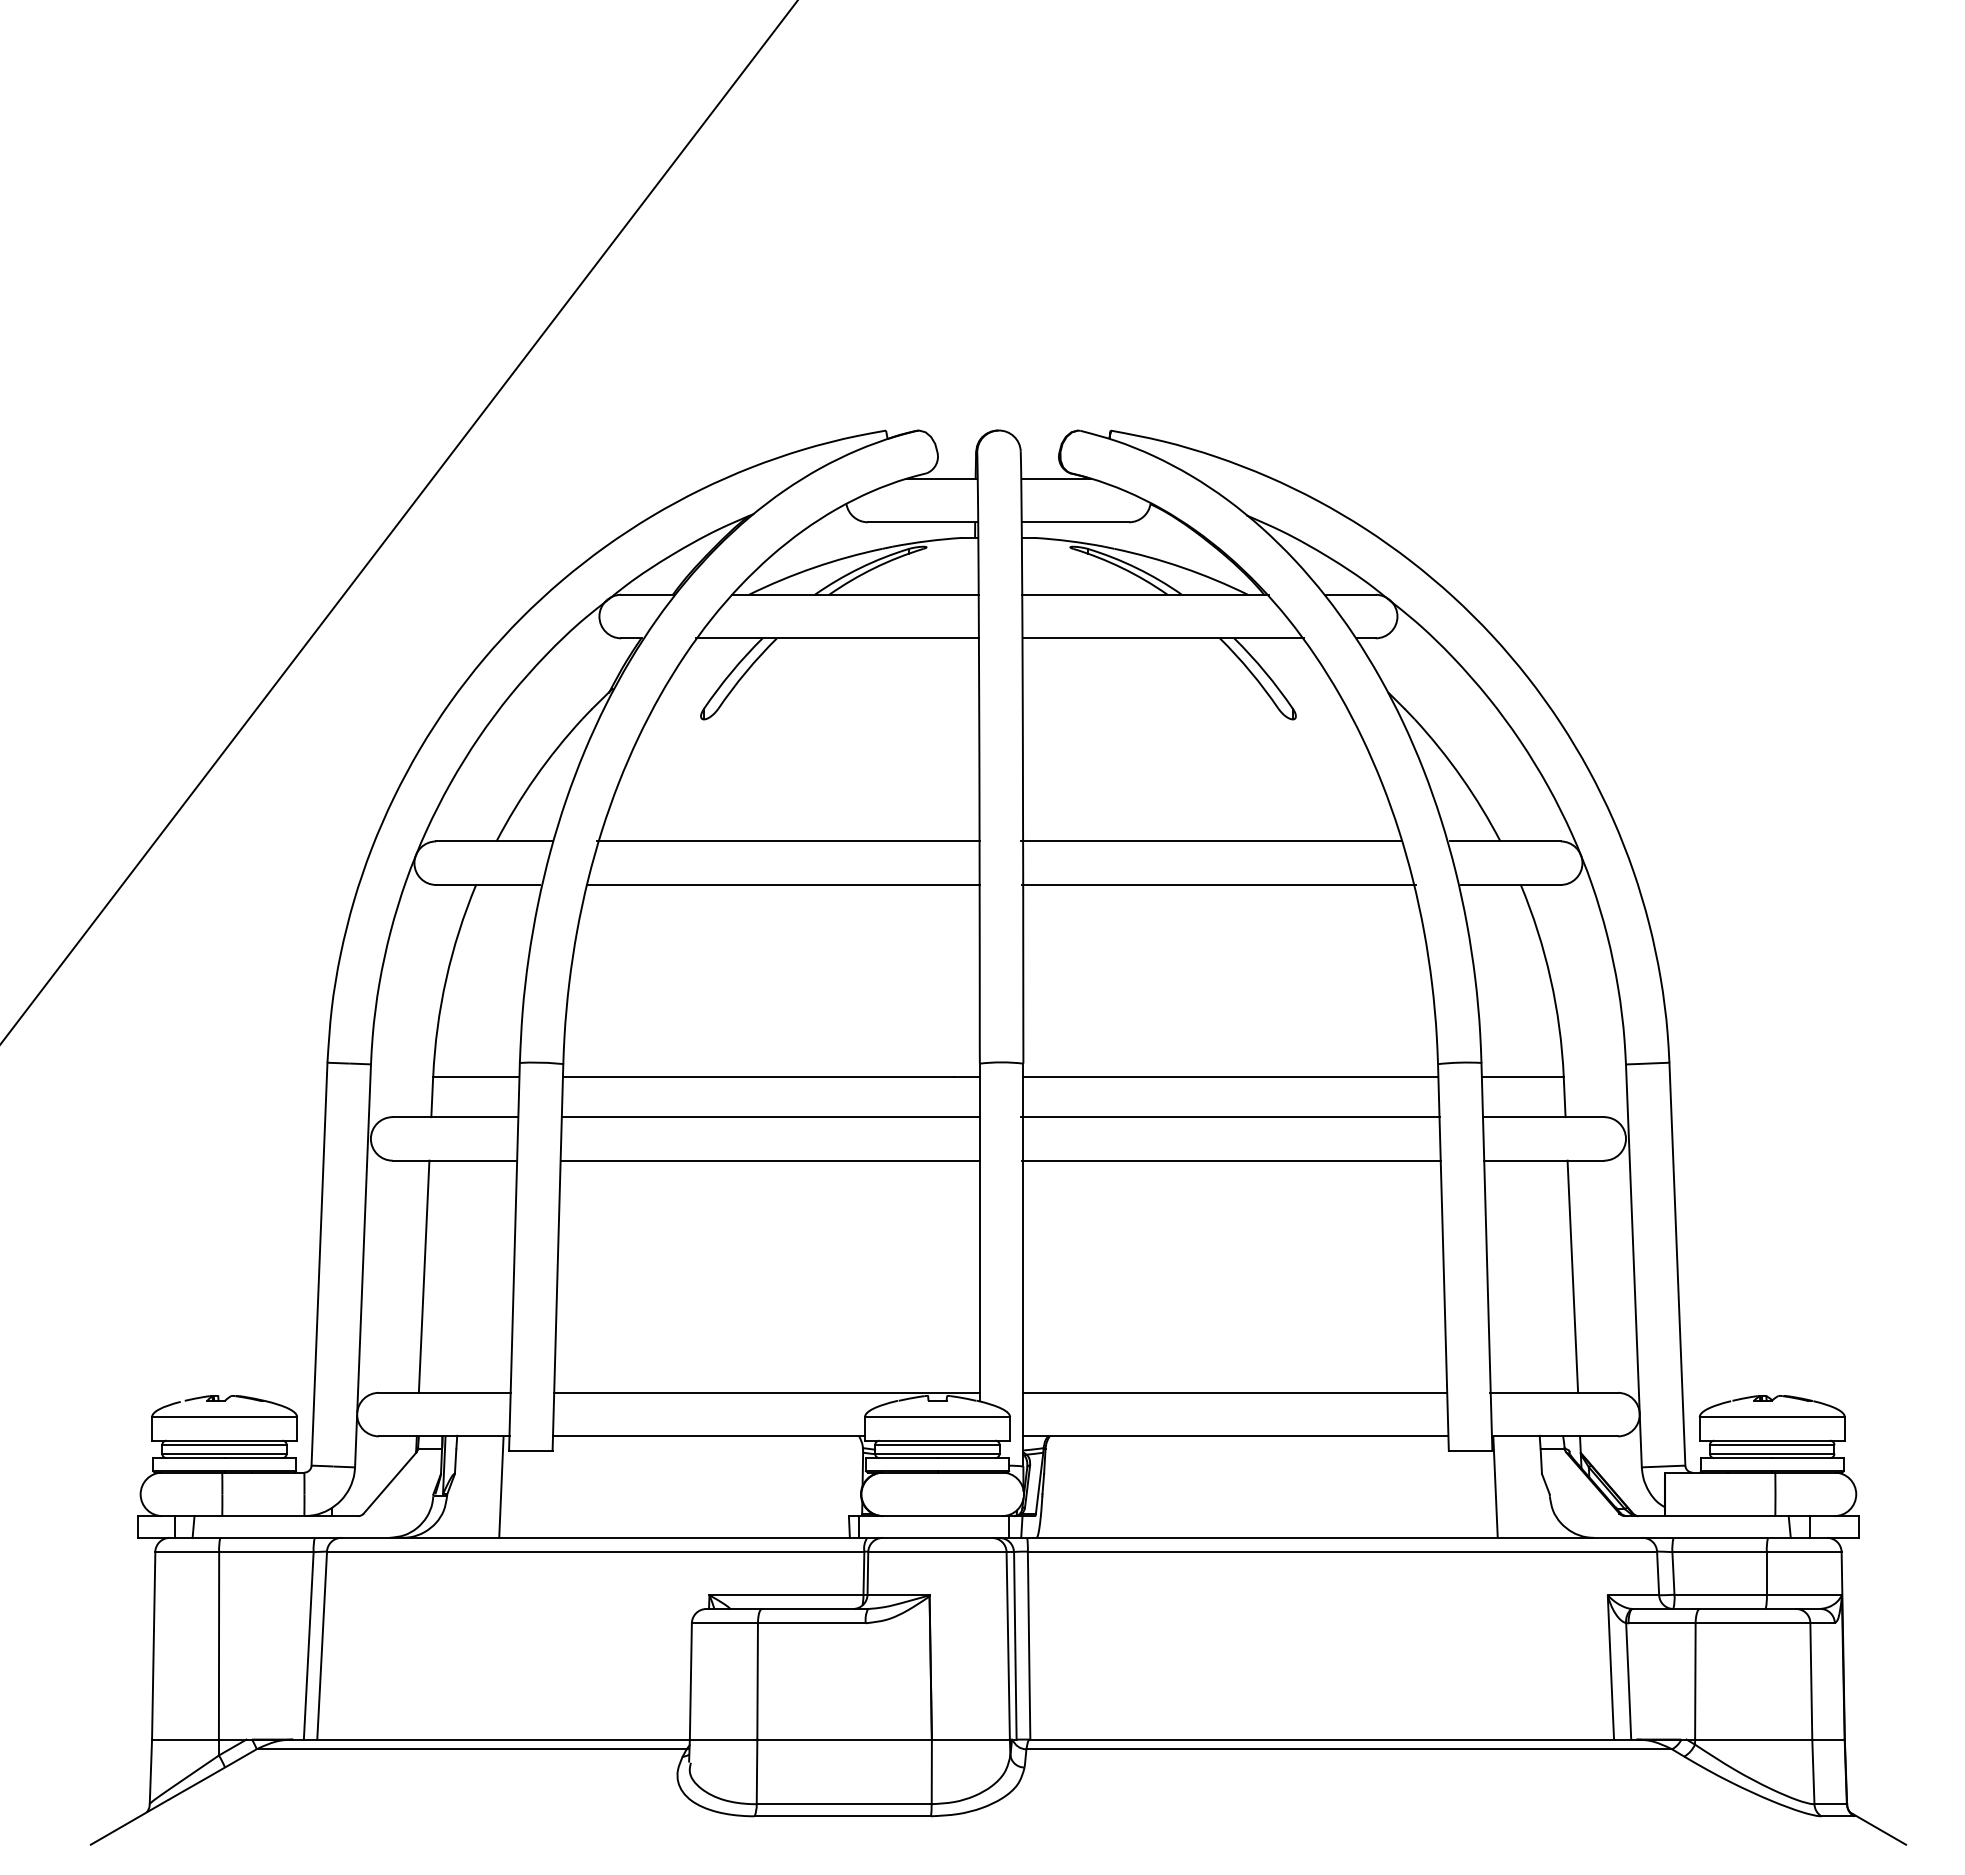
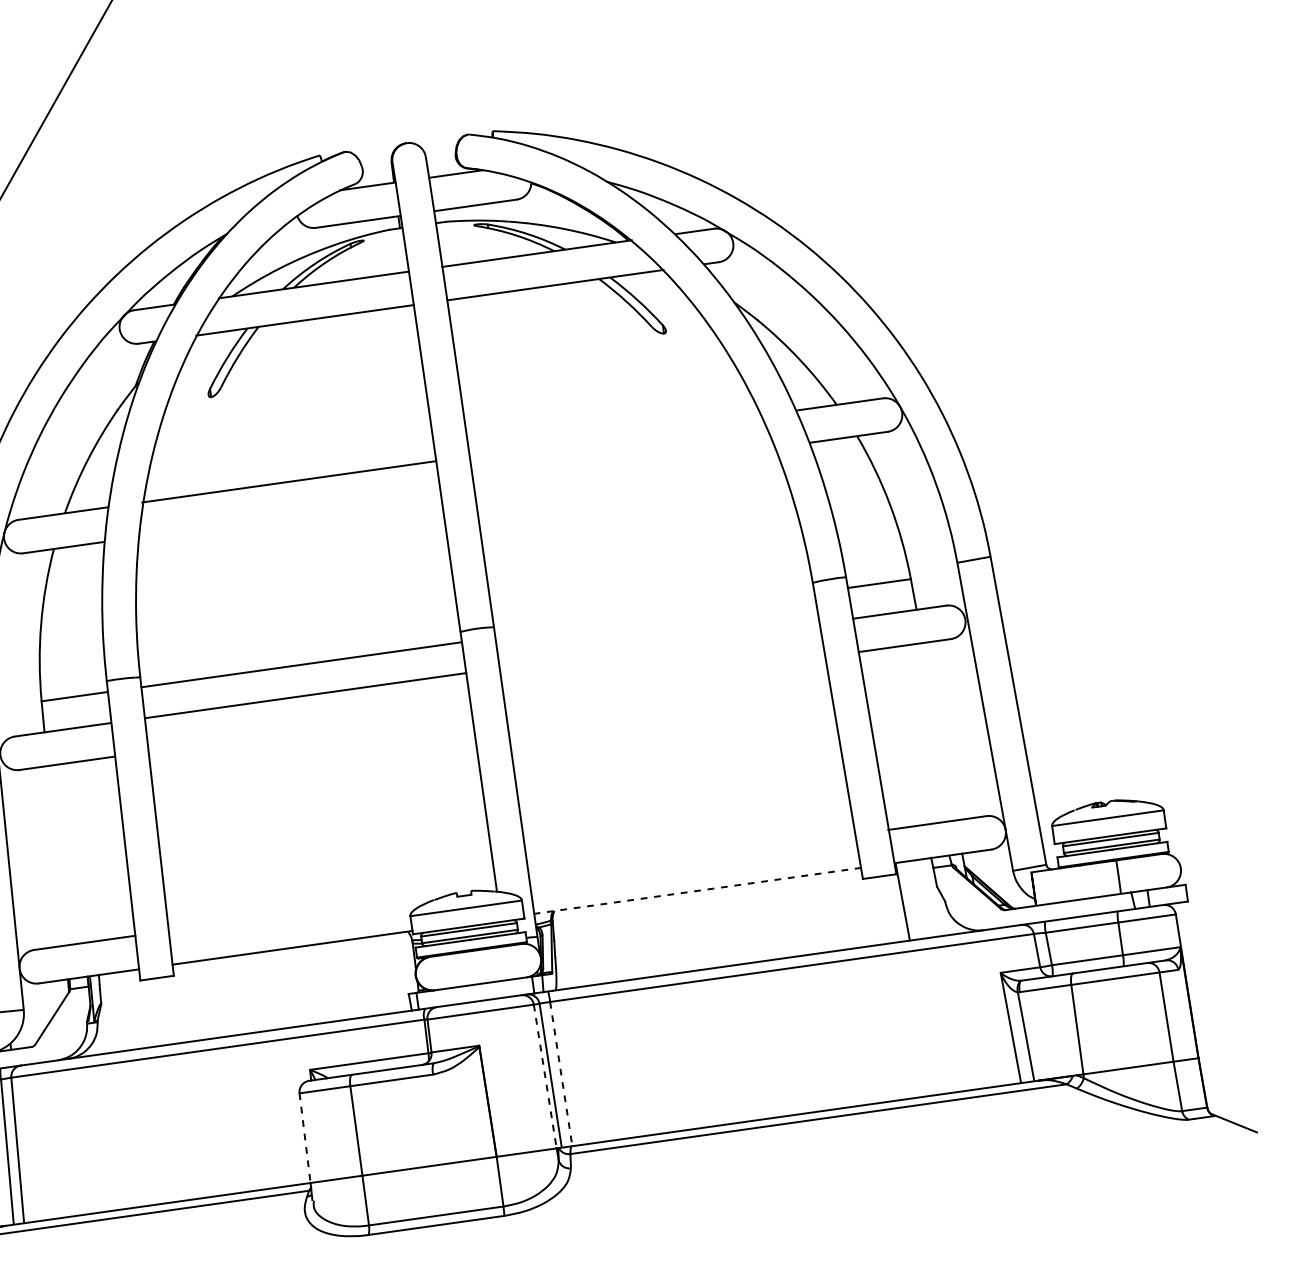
line: (1210, 841) -> (613, 436), removed
line: (782, 884) -> (289, 515), removed
line: (1218, 884) -> (624, 468), removed
line: (1230, 1077) -> (654, 615), removed
line: (1230, 1117) -> (659, 646), removed
line: (769, 1160) -> (309, 729), removed
line: (1230, 1160) -> (663, 679), removed
line: (423, 1276) -> (55, 855), removed
line: (1572, 1276) -> (939, 731), removed
line: (766, 1392) -> (332, 907), removed
line: (1235, 1392) -> (692, 857), removed
line: (1235, 1436) -> (697, 891), solid -> dashed
line: (501, 1486) -> (138, 1008), removed
line: (1008, 1645) -> (545, 1076), solid -> dashed
line: (1029, 1645) -> (561, 1073), solid -> dashed
line: (690, 1681) -> (304, 1138), solid -> dashed

